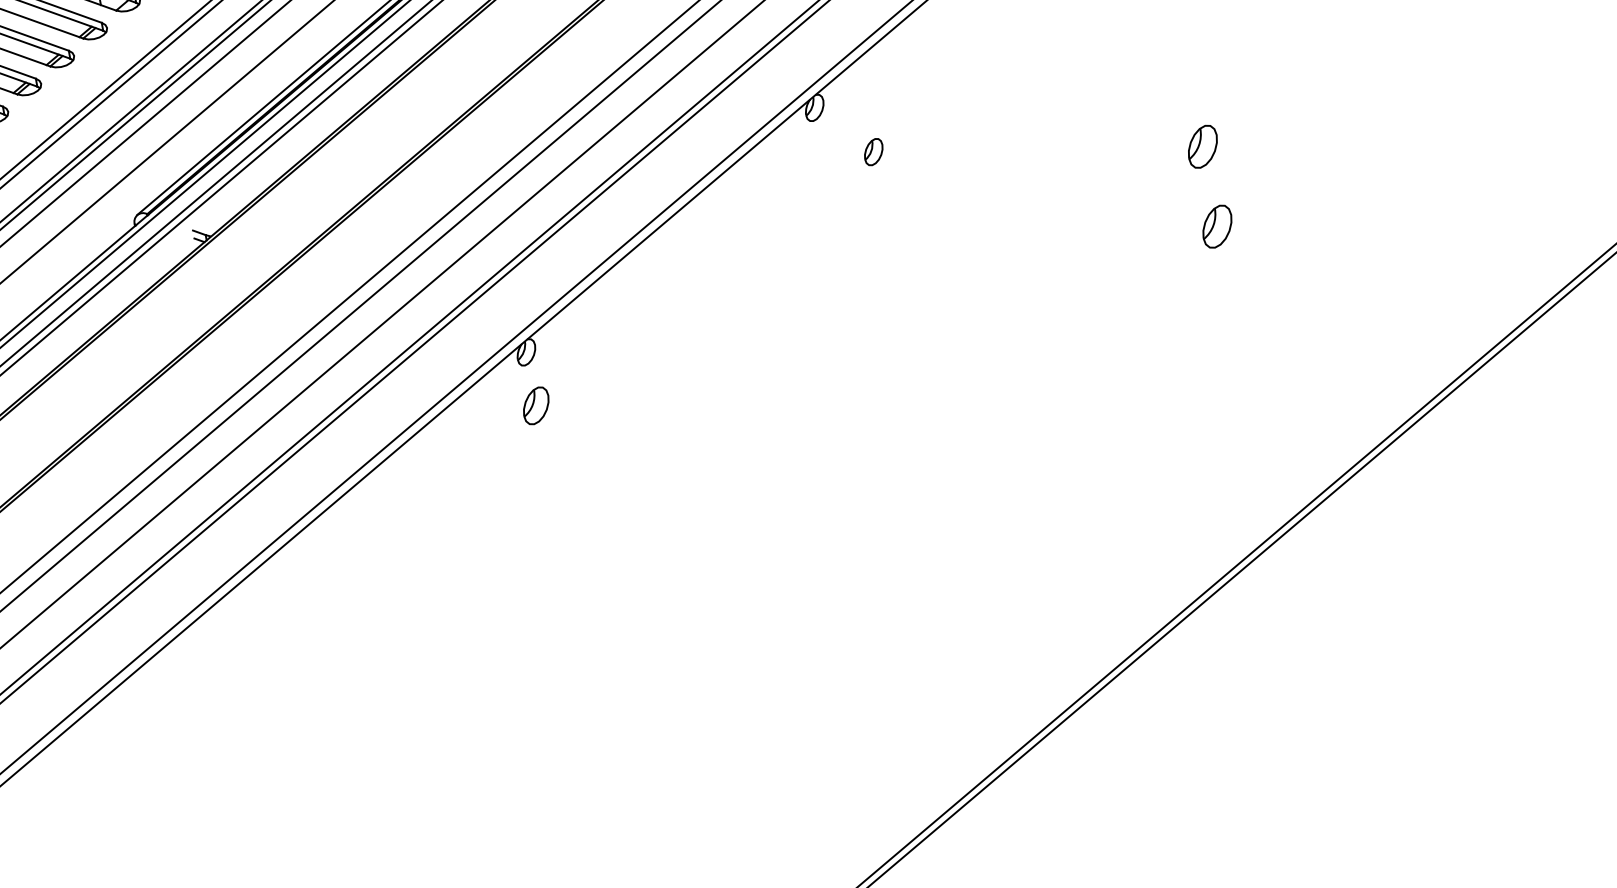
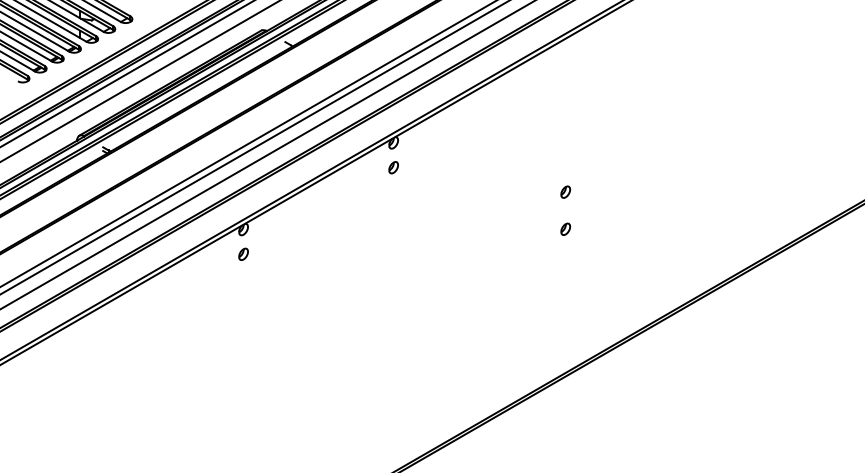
part: (1202, 145) -> (565, 191), size x0.62
part: (873, 151) -> (393, 167), moved
part: (1216, 224) -> (565, 228), size x0.62
part: (535, 403) -> (243, 253), size x0.71

